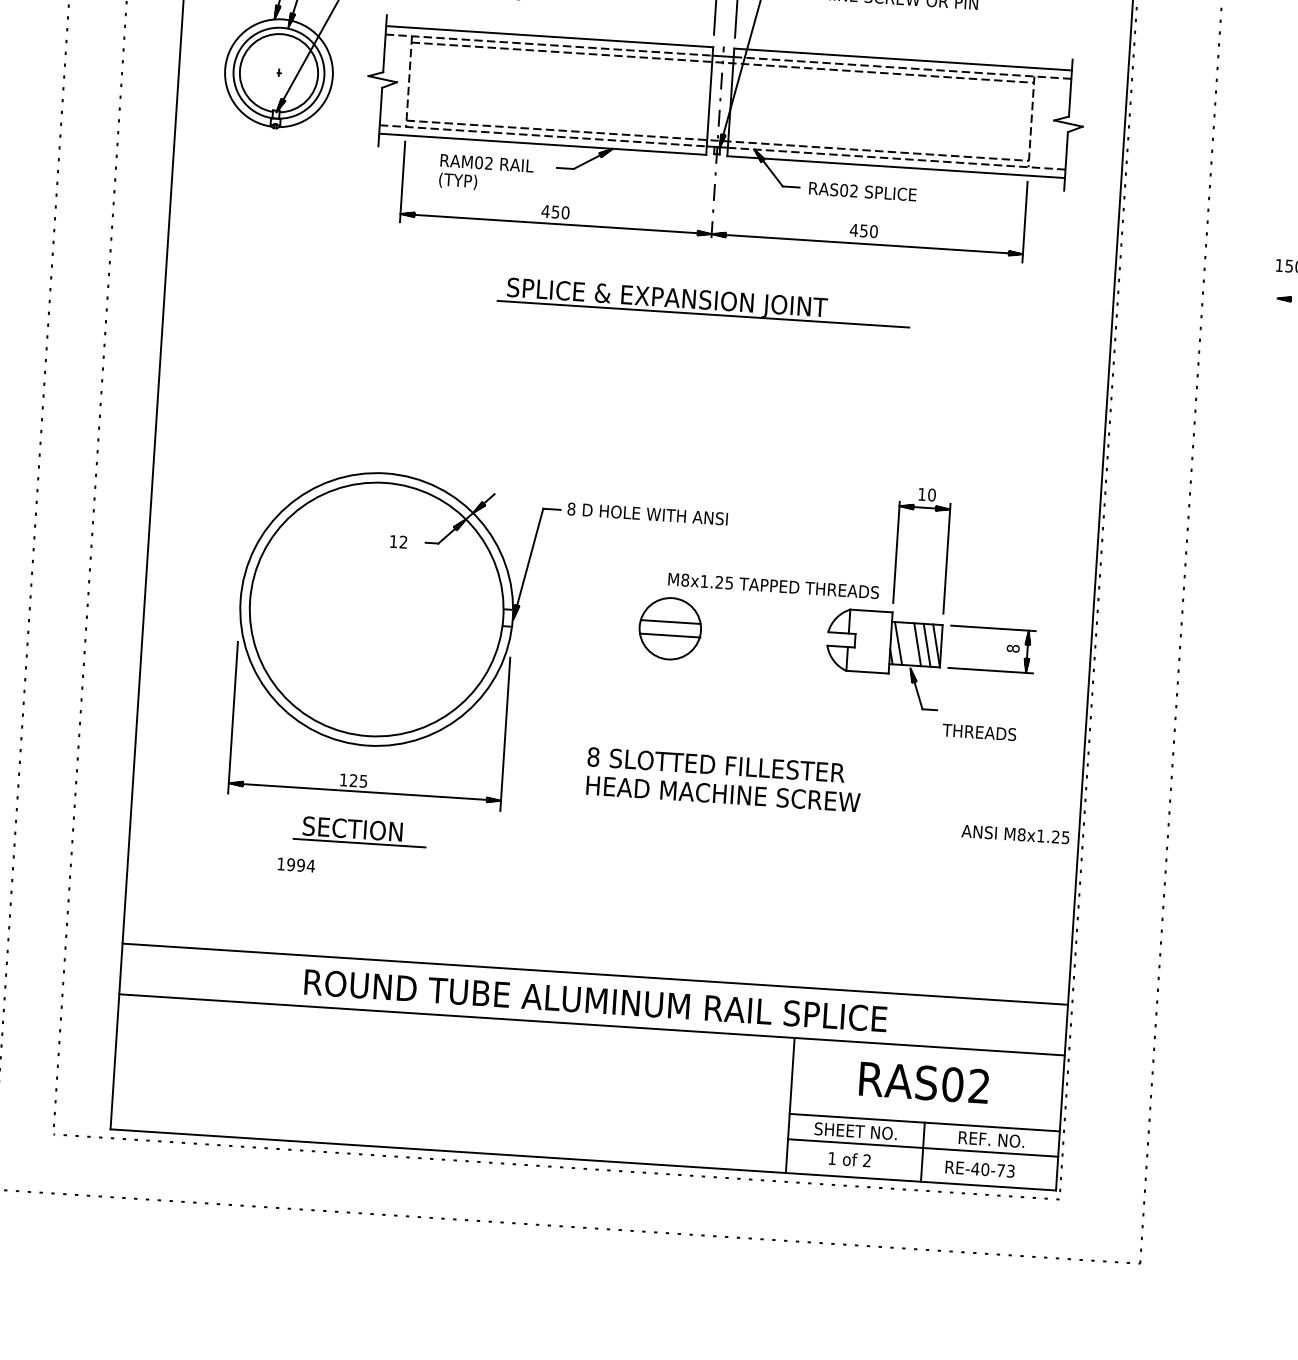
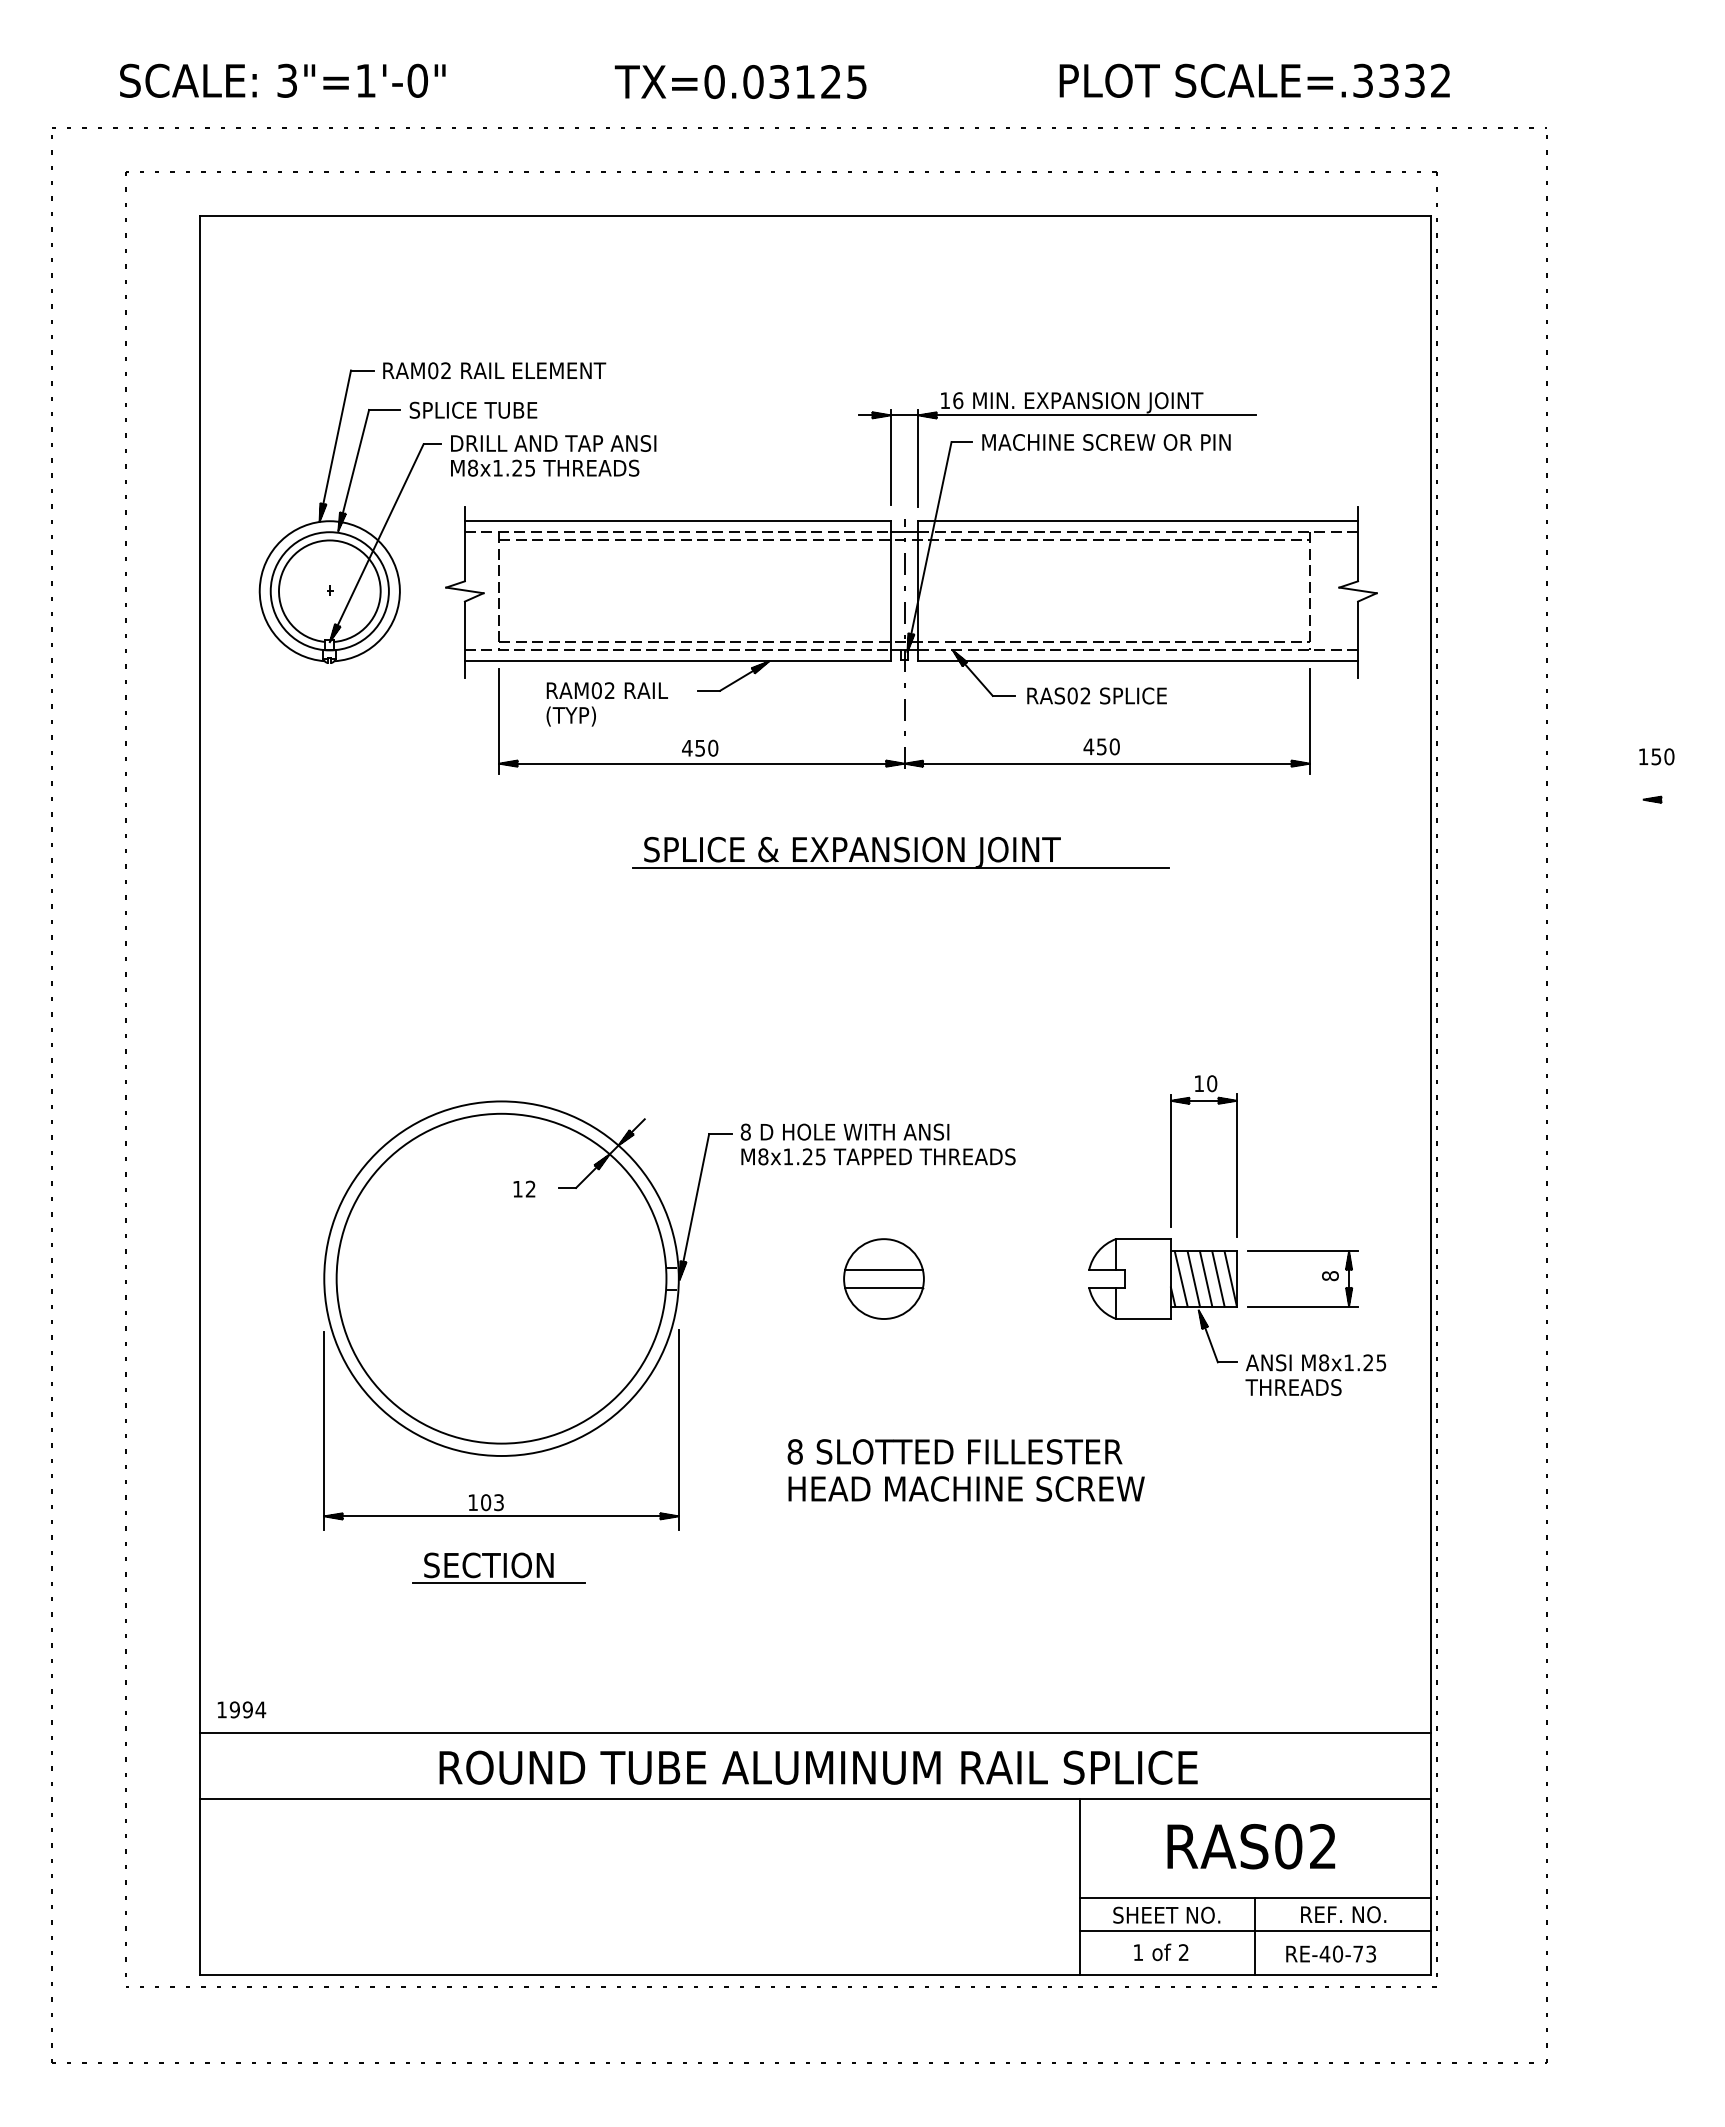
text: (773, 585) -> (878, 1156), moved
line: (907, 643) -> (1193, 1278), added
text: (358, 780) -> (492, 1502), 125 -> 103
text: (1015, 834) -> (1316, 1362), moved
text: (296, 864) -> (241, 1709), moved

